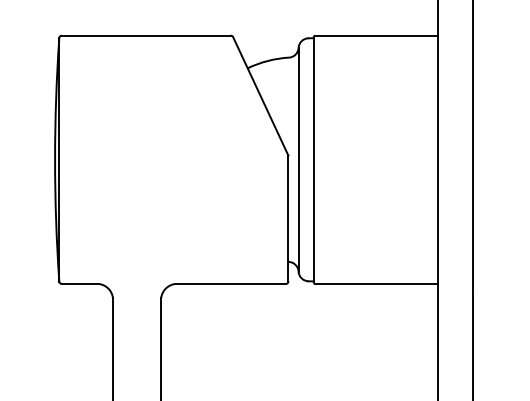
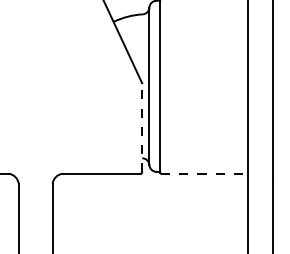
line: (288, 218) -> (142, 127), solid -> dashed
line: (377, 283) -> (204, 173), solid -> dashed

